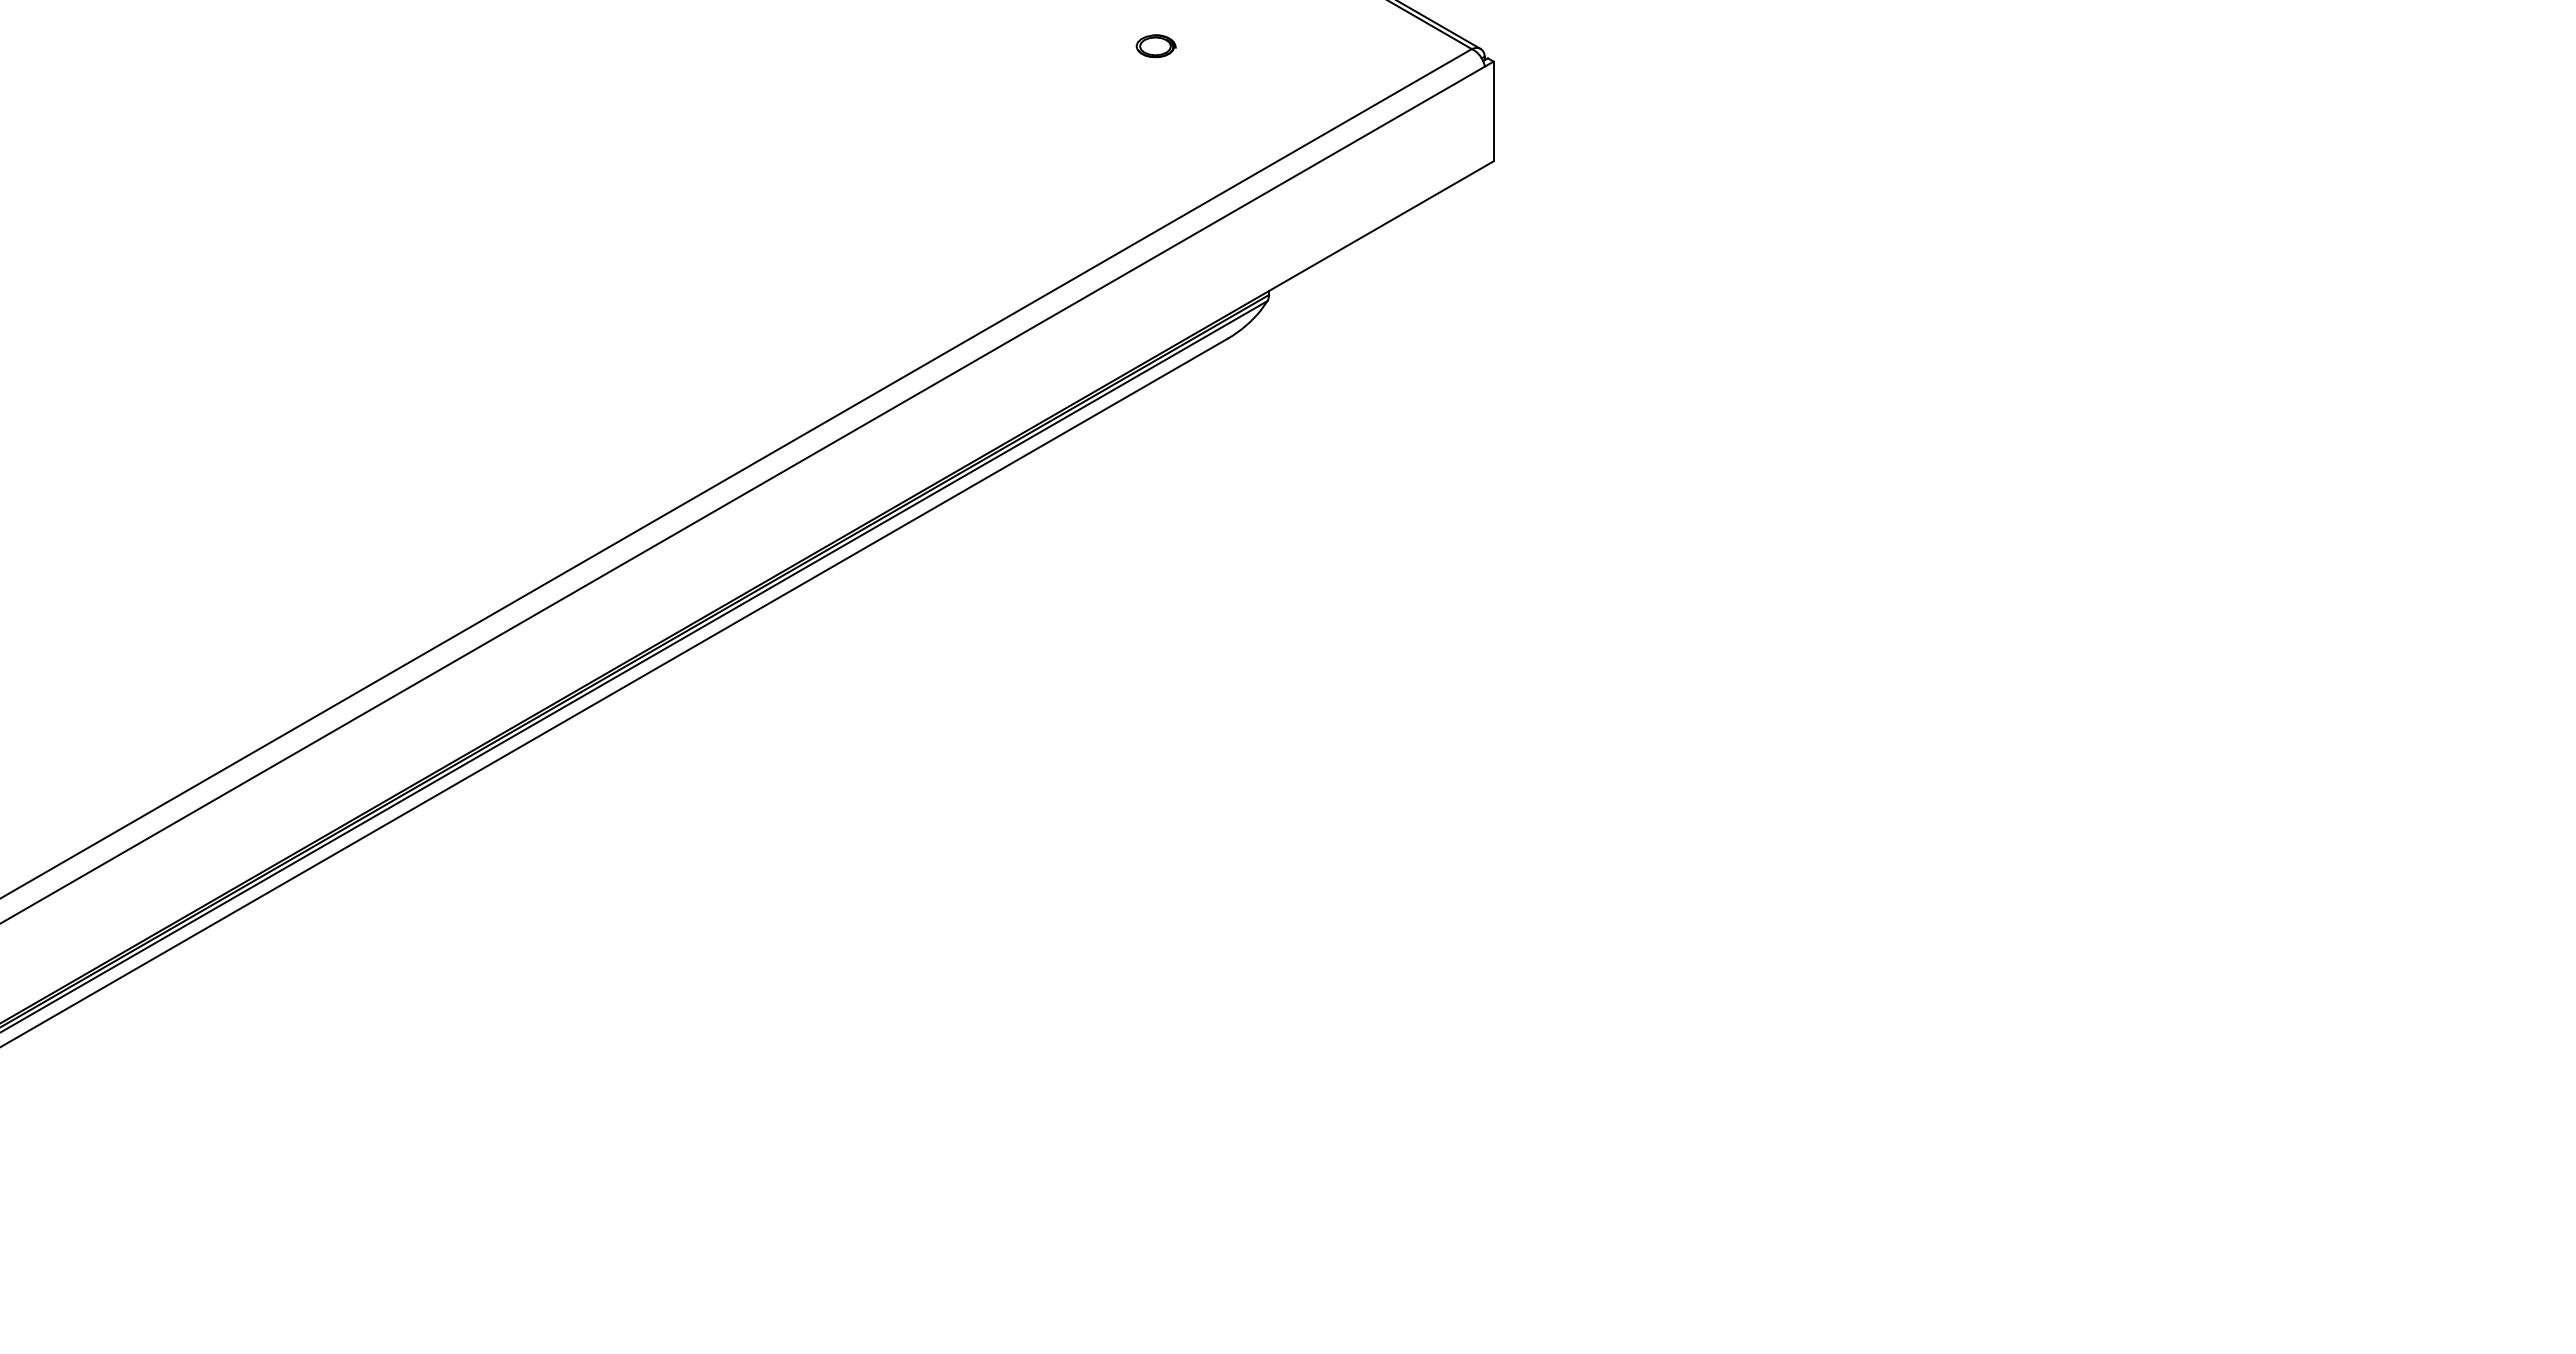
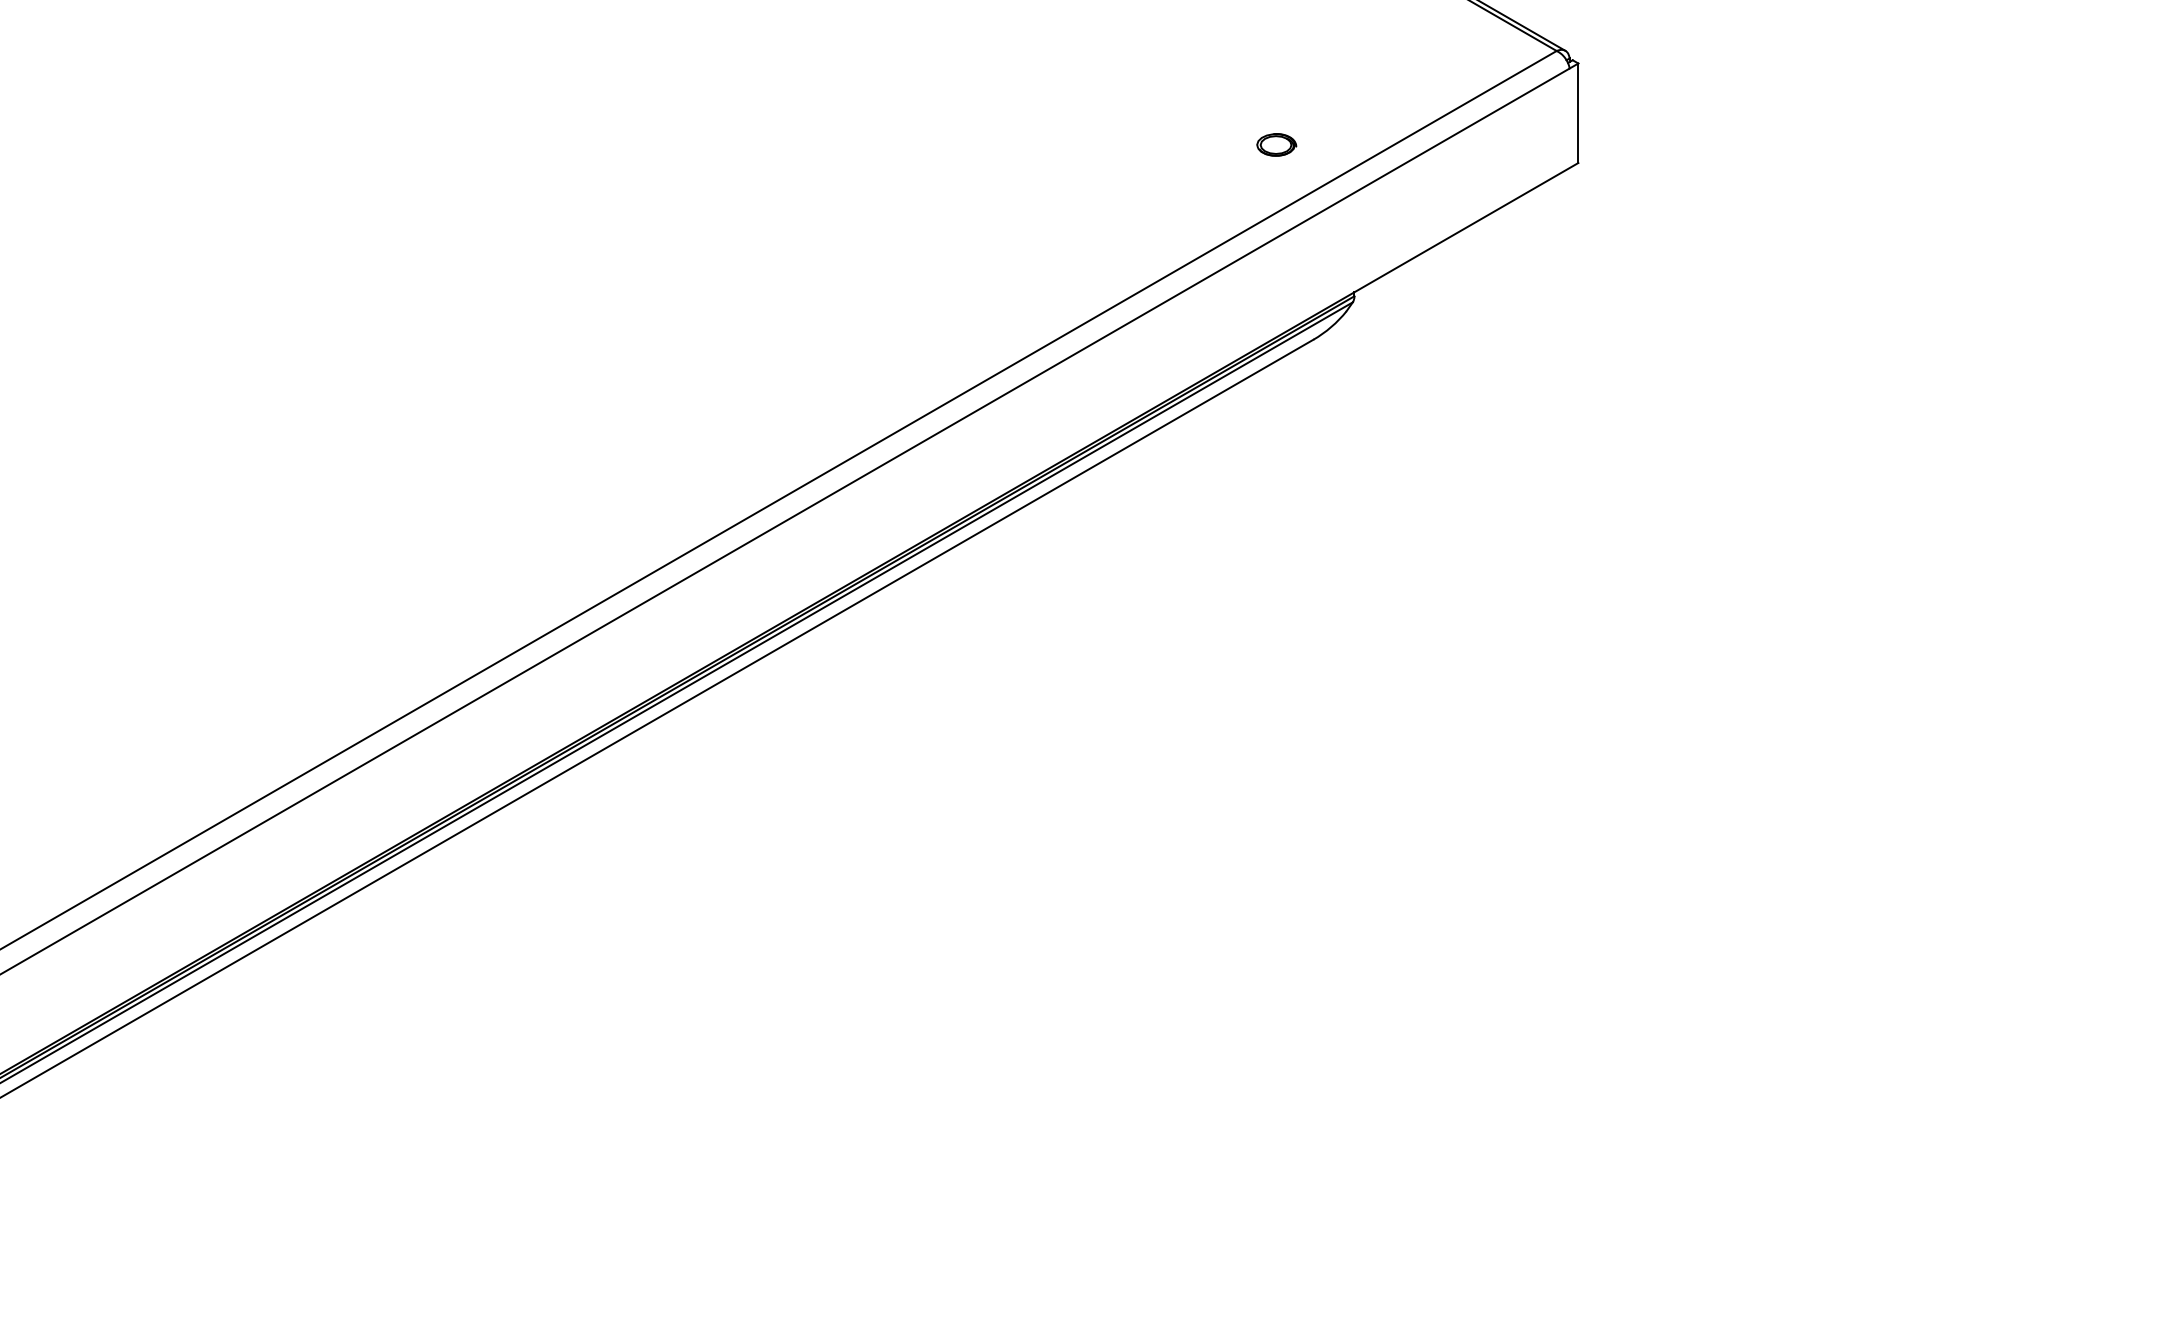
part: (1155, 46) -> (1276, 145), moved

